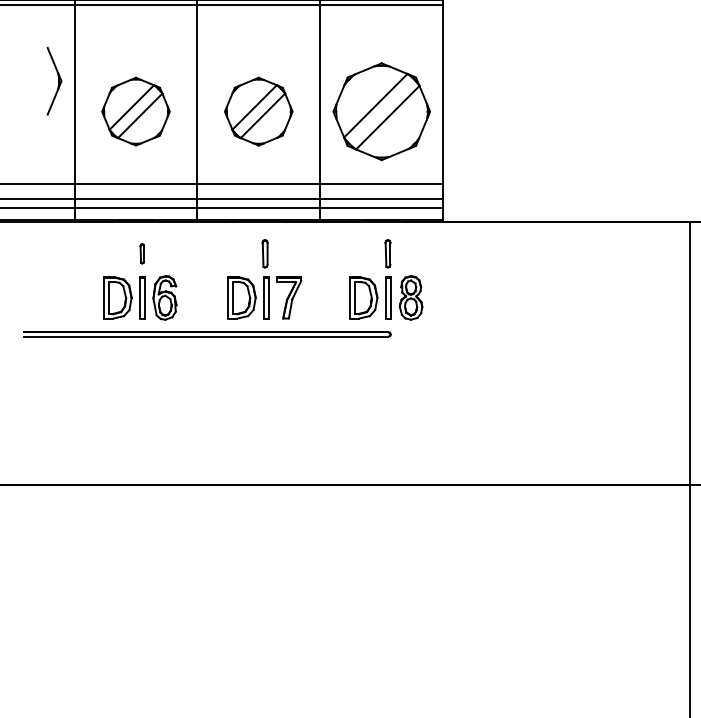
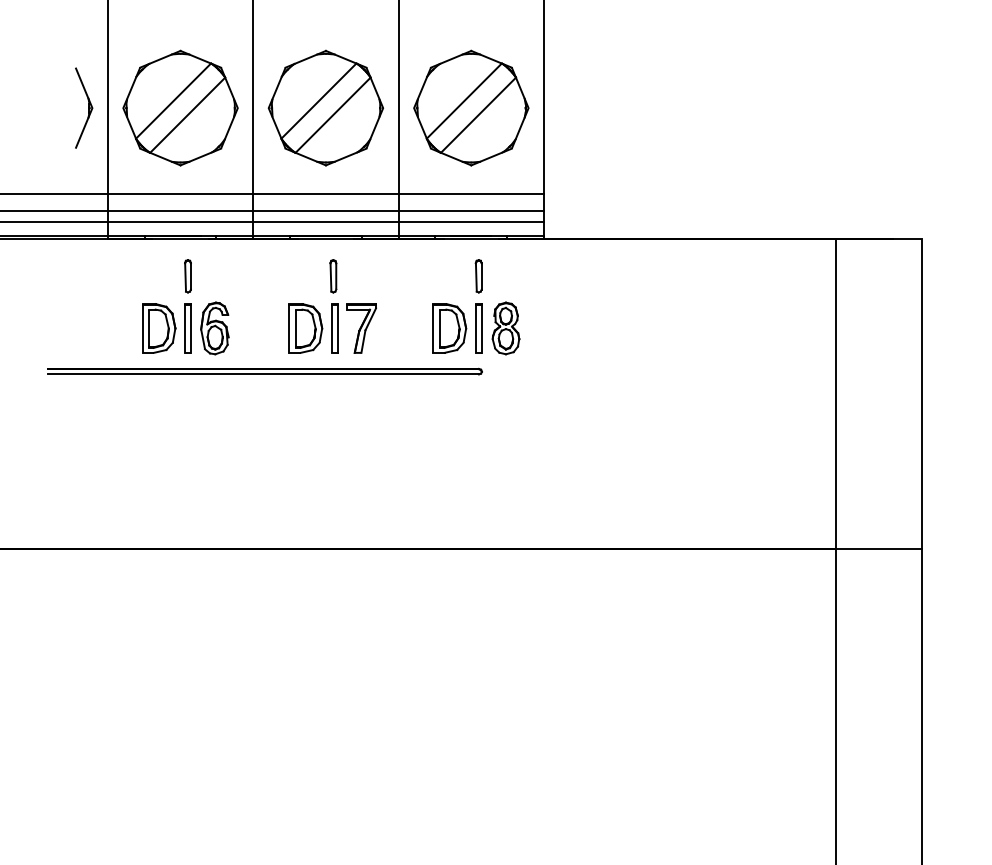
part: (54, 80) -> (84, 107), moved
part: (135, 111) -> (180, 107), size x1.43
part: (258, 111) -> (325, 107), size x1.43
part: (141, 253) -> (187, 276), size x1.43

